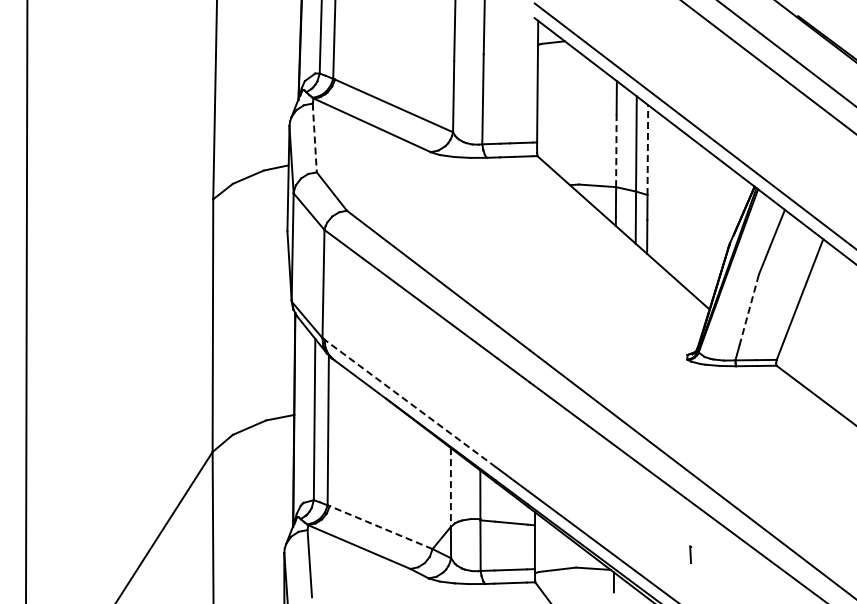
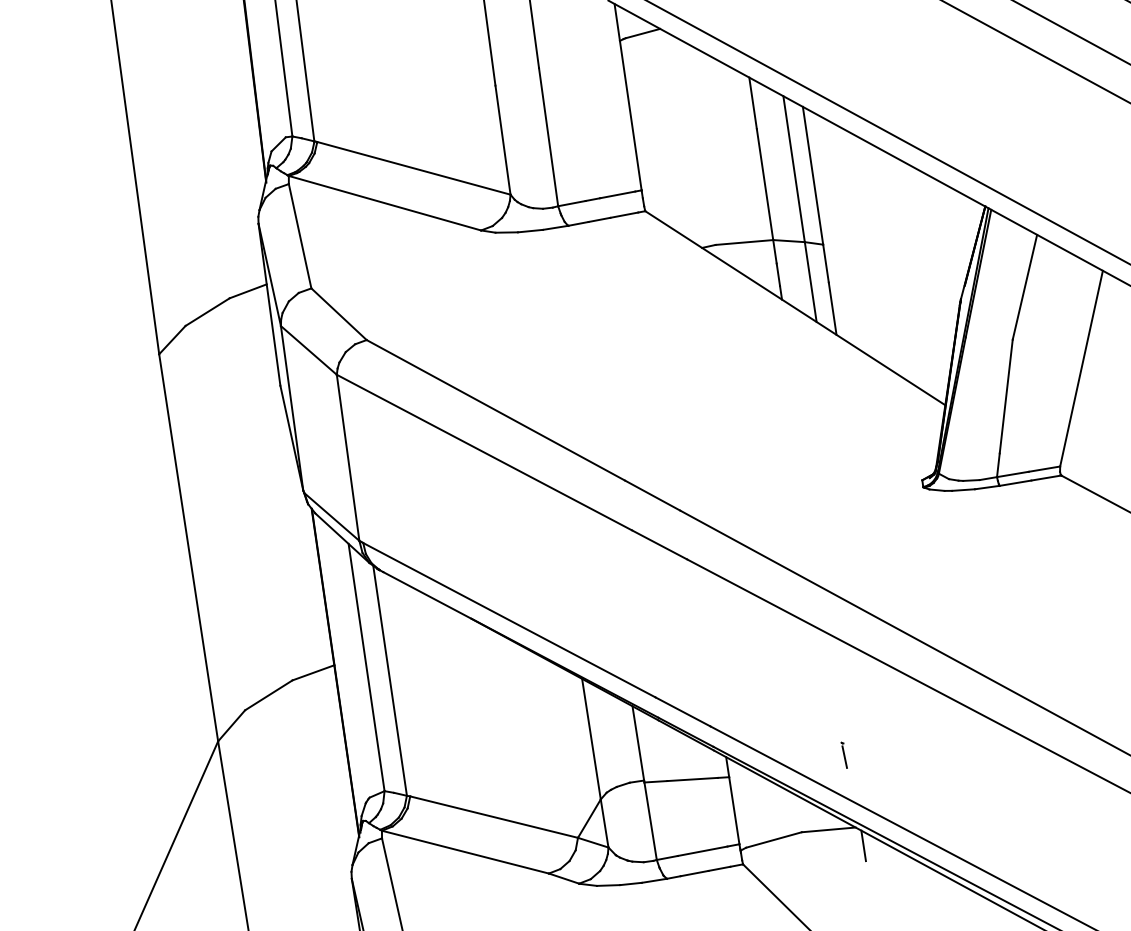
line: (314, 138) -> (299, 237), dashed -> solid
line: (616, 150) -> (765, 183), dashed -> solid
line: (647, 150) -> (812, 176), dashed -> solid
line: (749, 309) -> (1006, 395), dashed -> solid
line: (410, 403) -> (509, 620), dashed -> solid
line: (450, 487) -> (590, 739), dashed -> solid
line: (381, 527) -> (494, 816), dashed -> solid
line: (690, 554) -> (844, 754), moved

